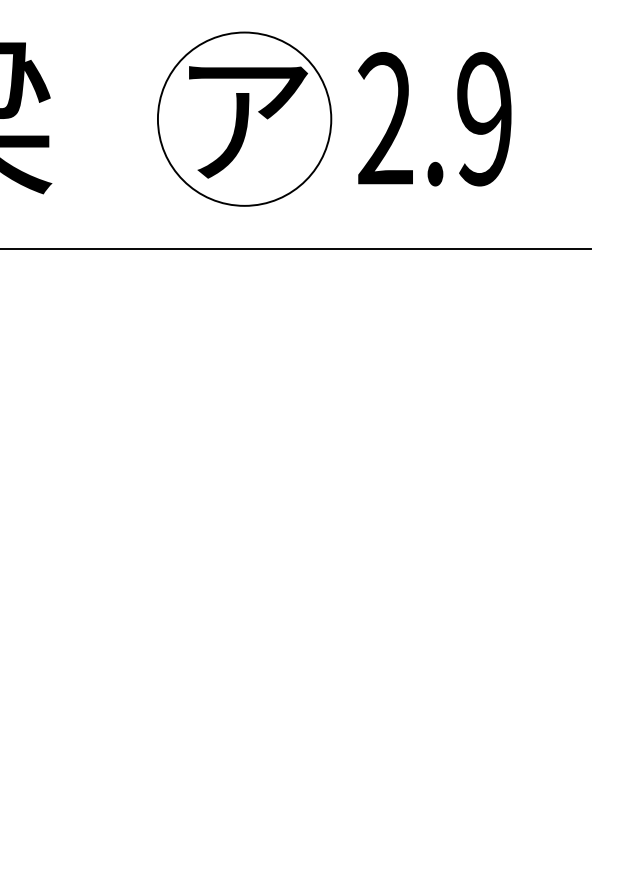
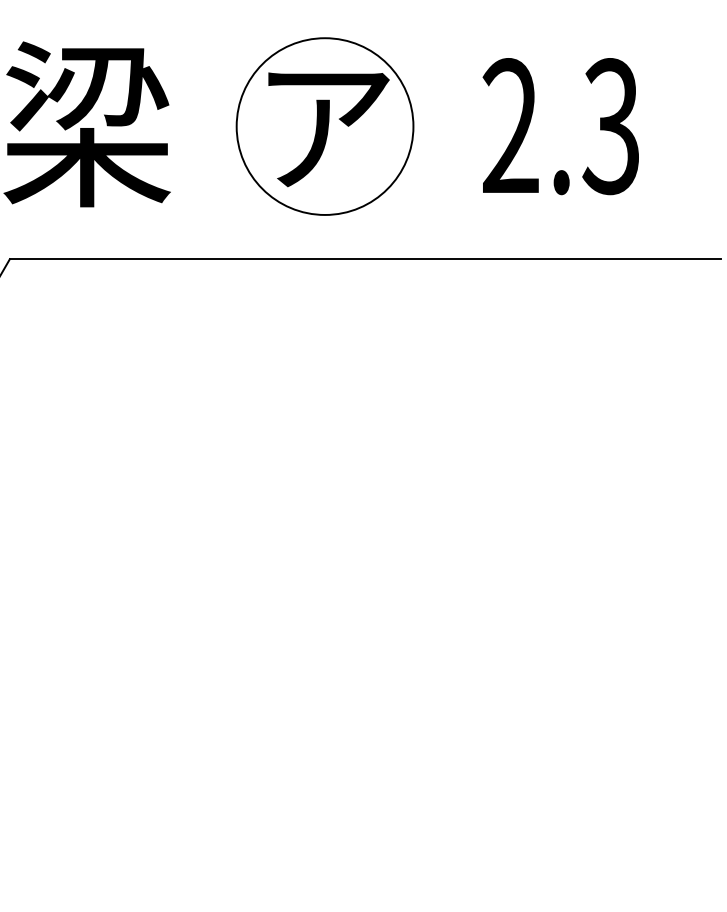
part: (244, 119) -> (324, 126), moved
text: (483, 119) -> (610, 126), 2.9 -> 2.3

